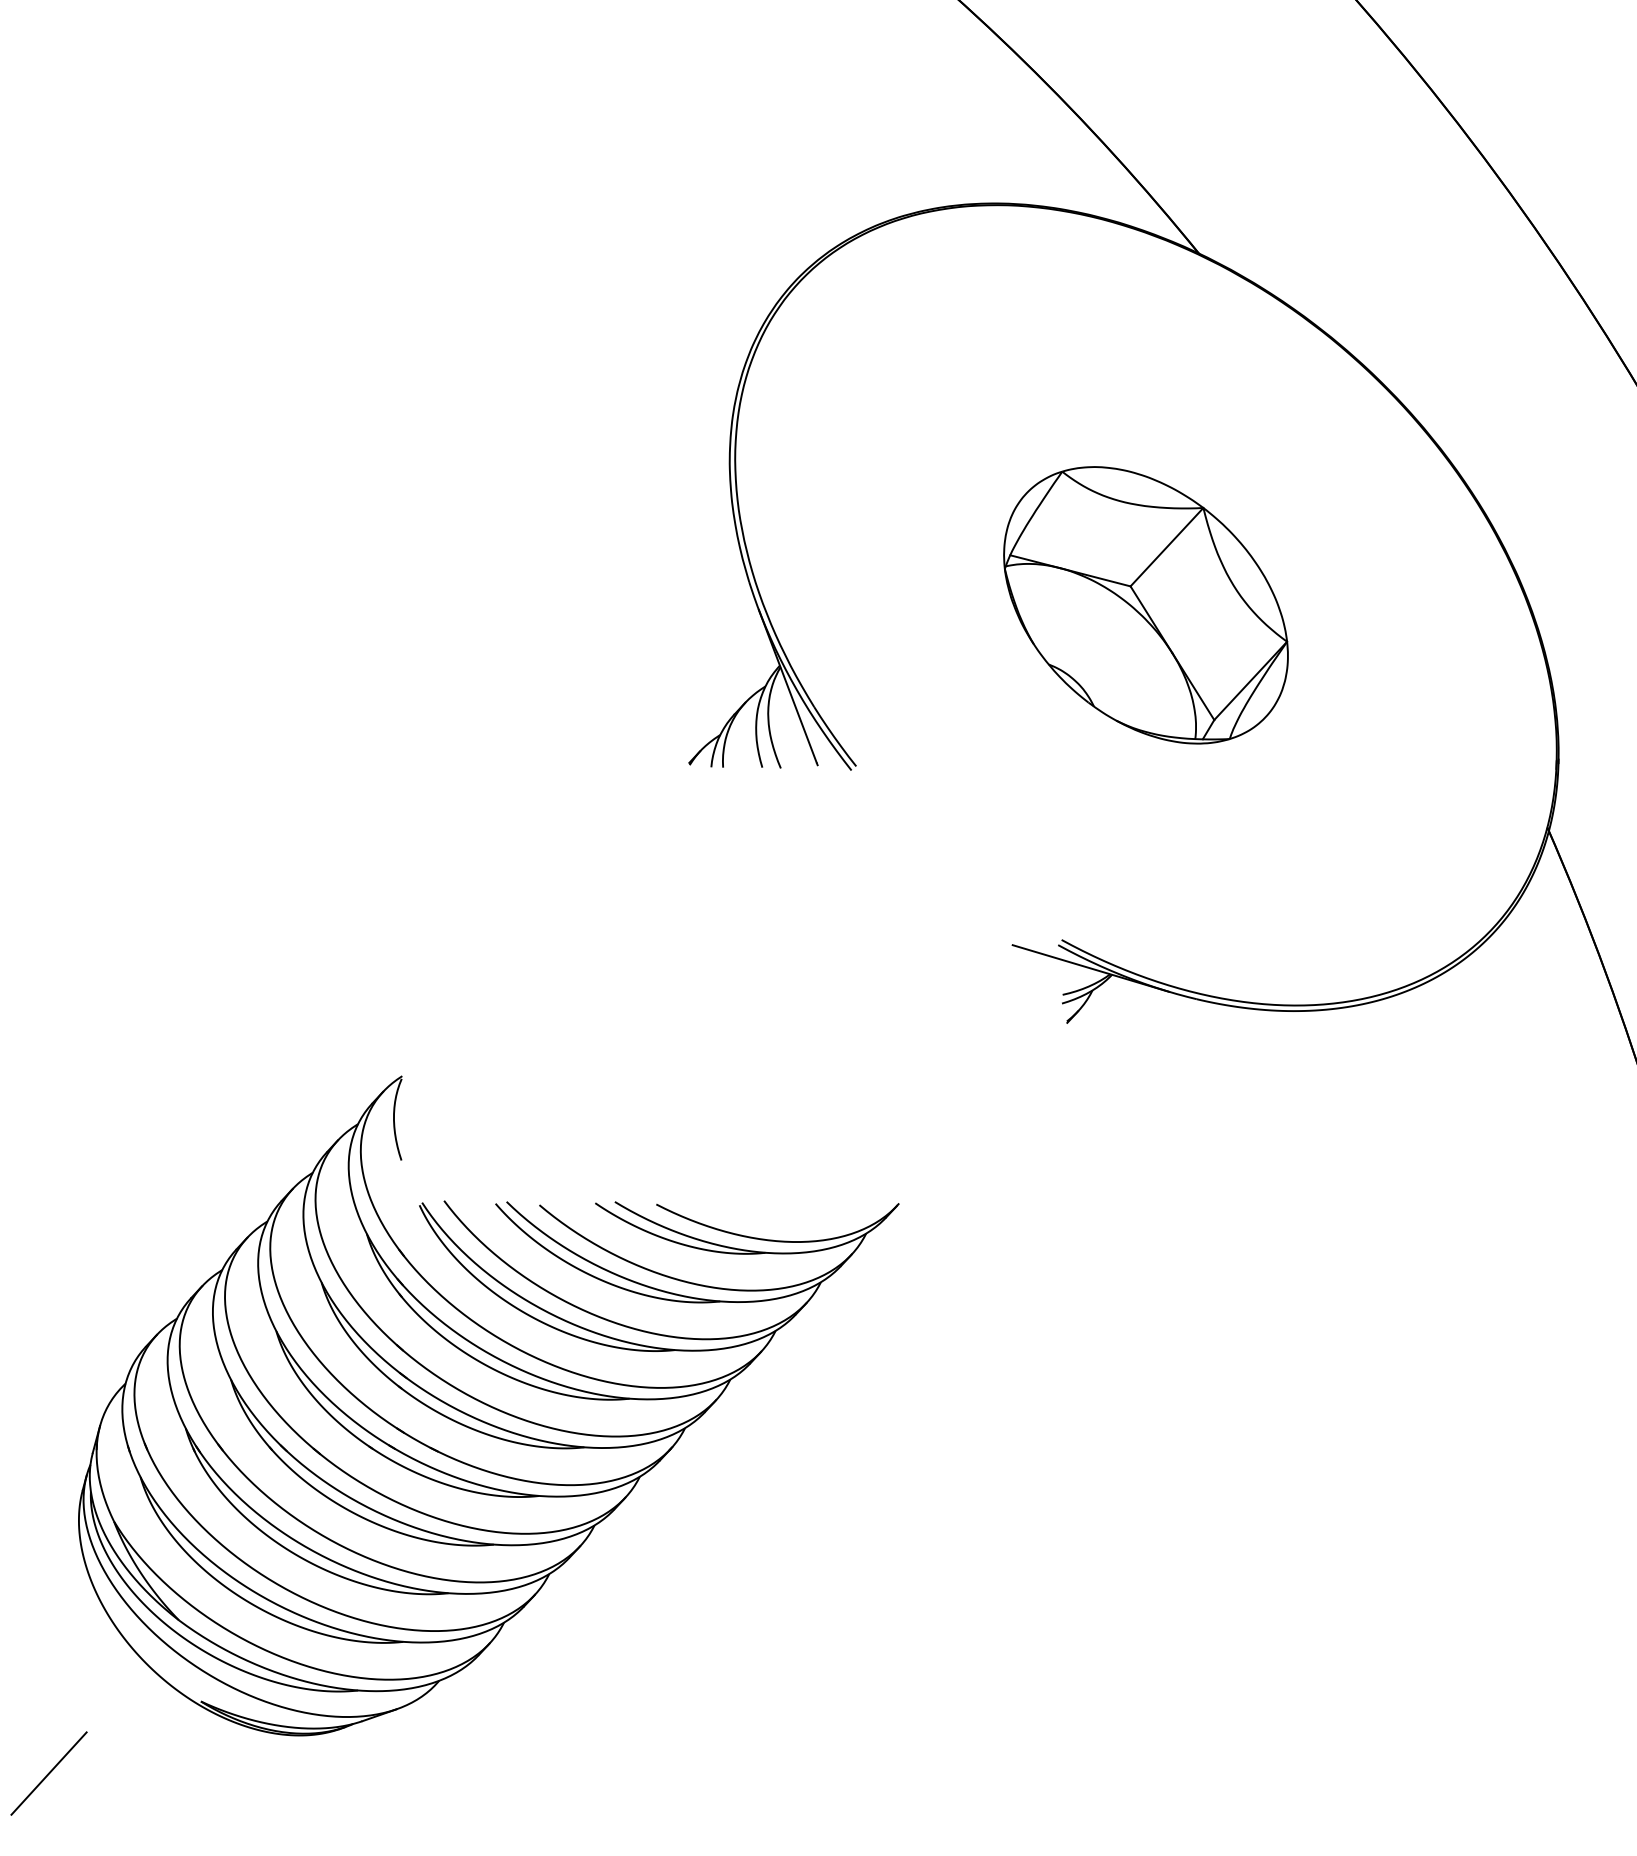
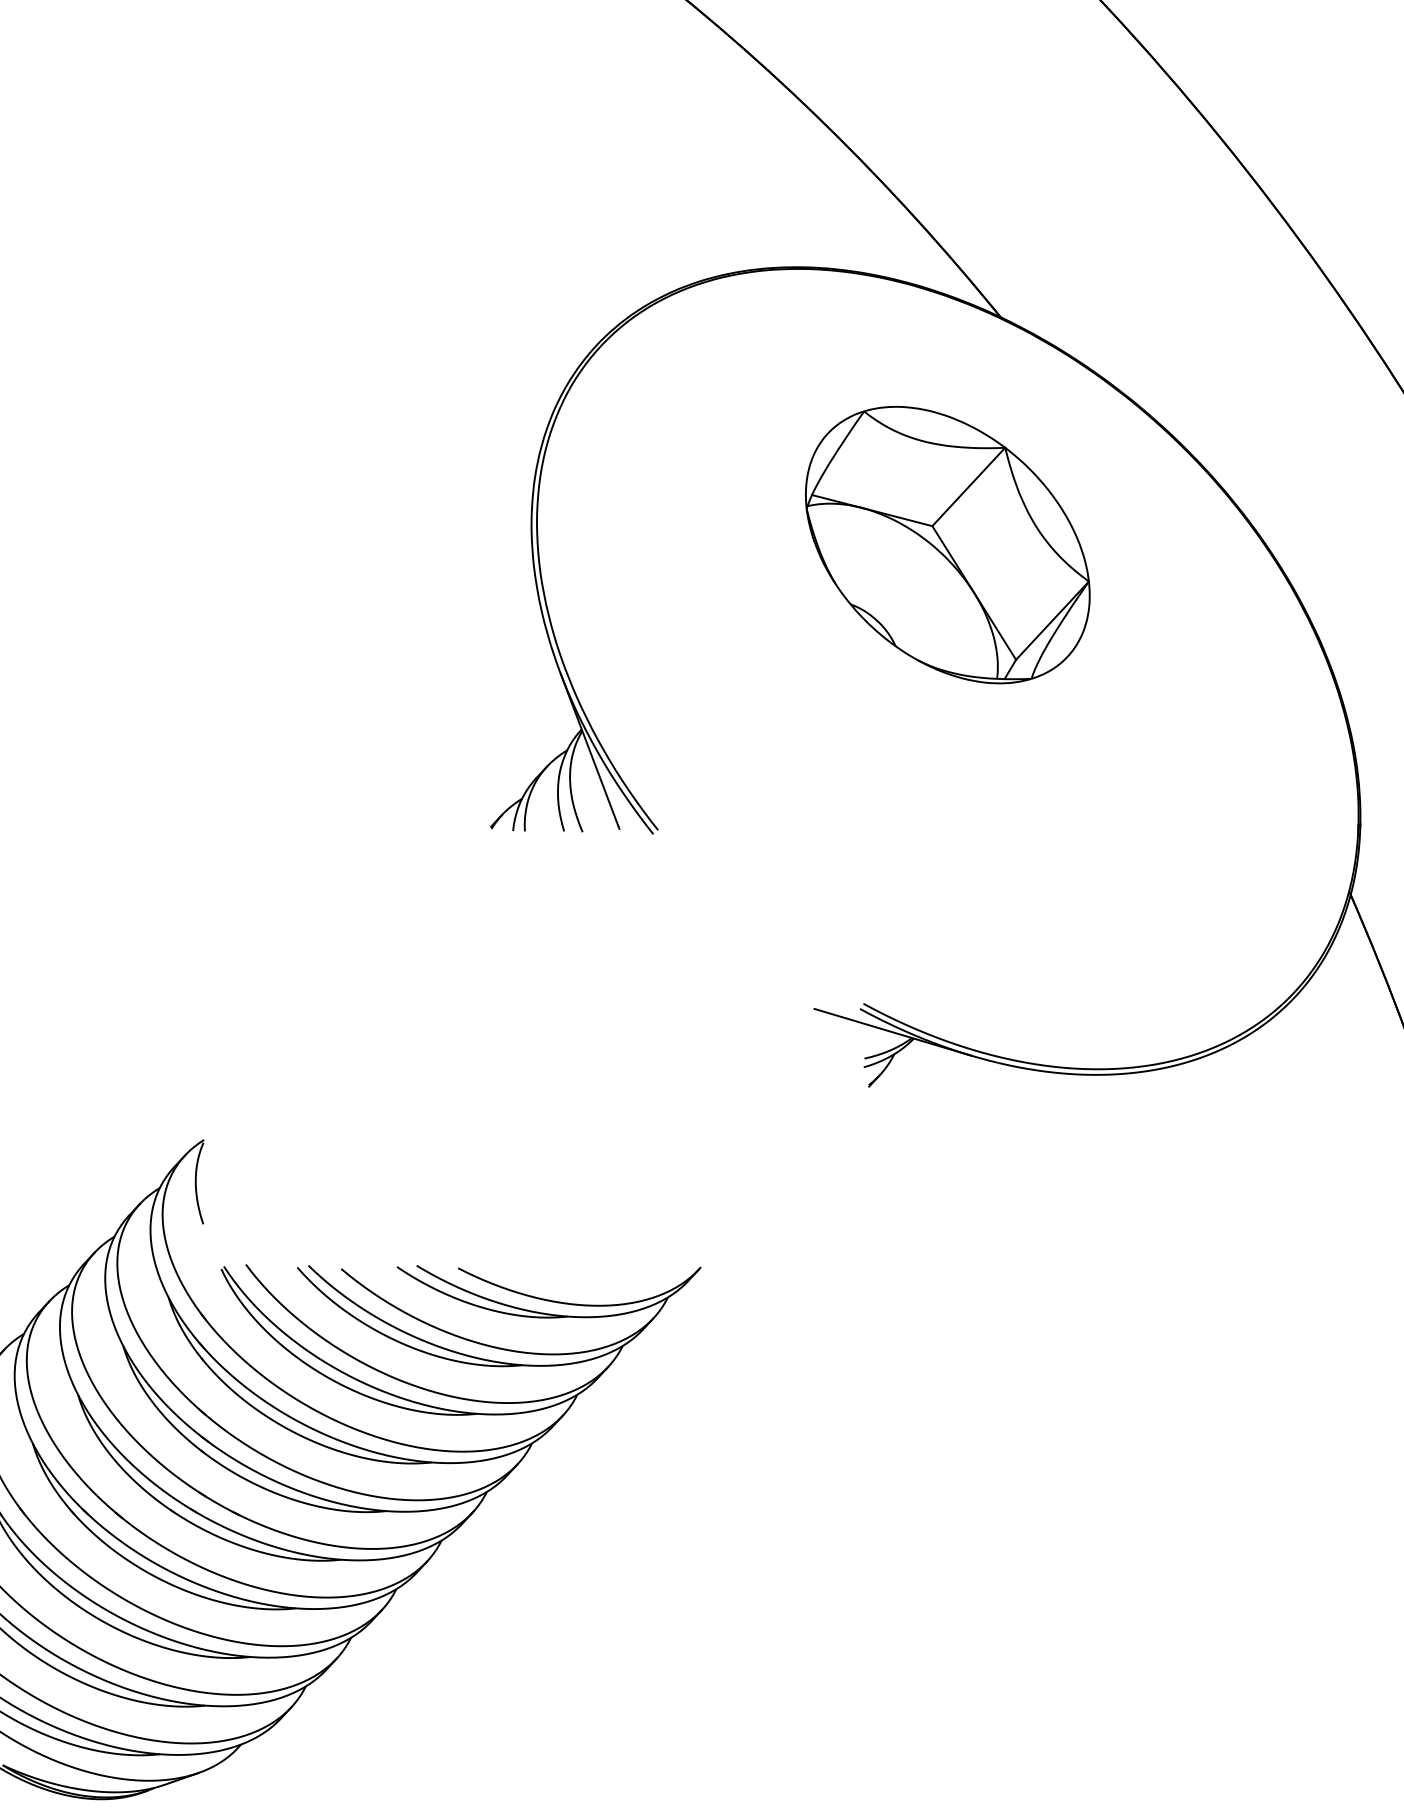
part: (1145, 605) -> (947, 545), moved

